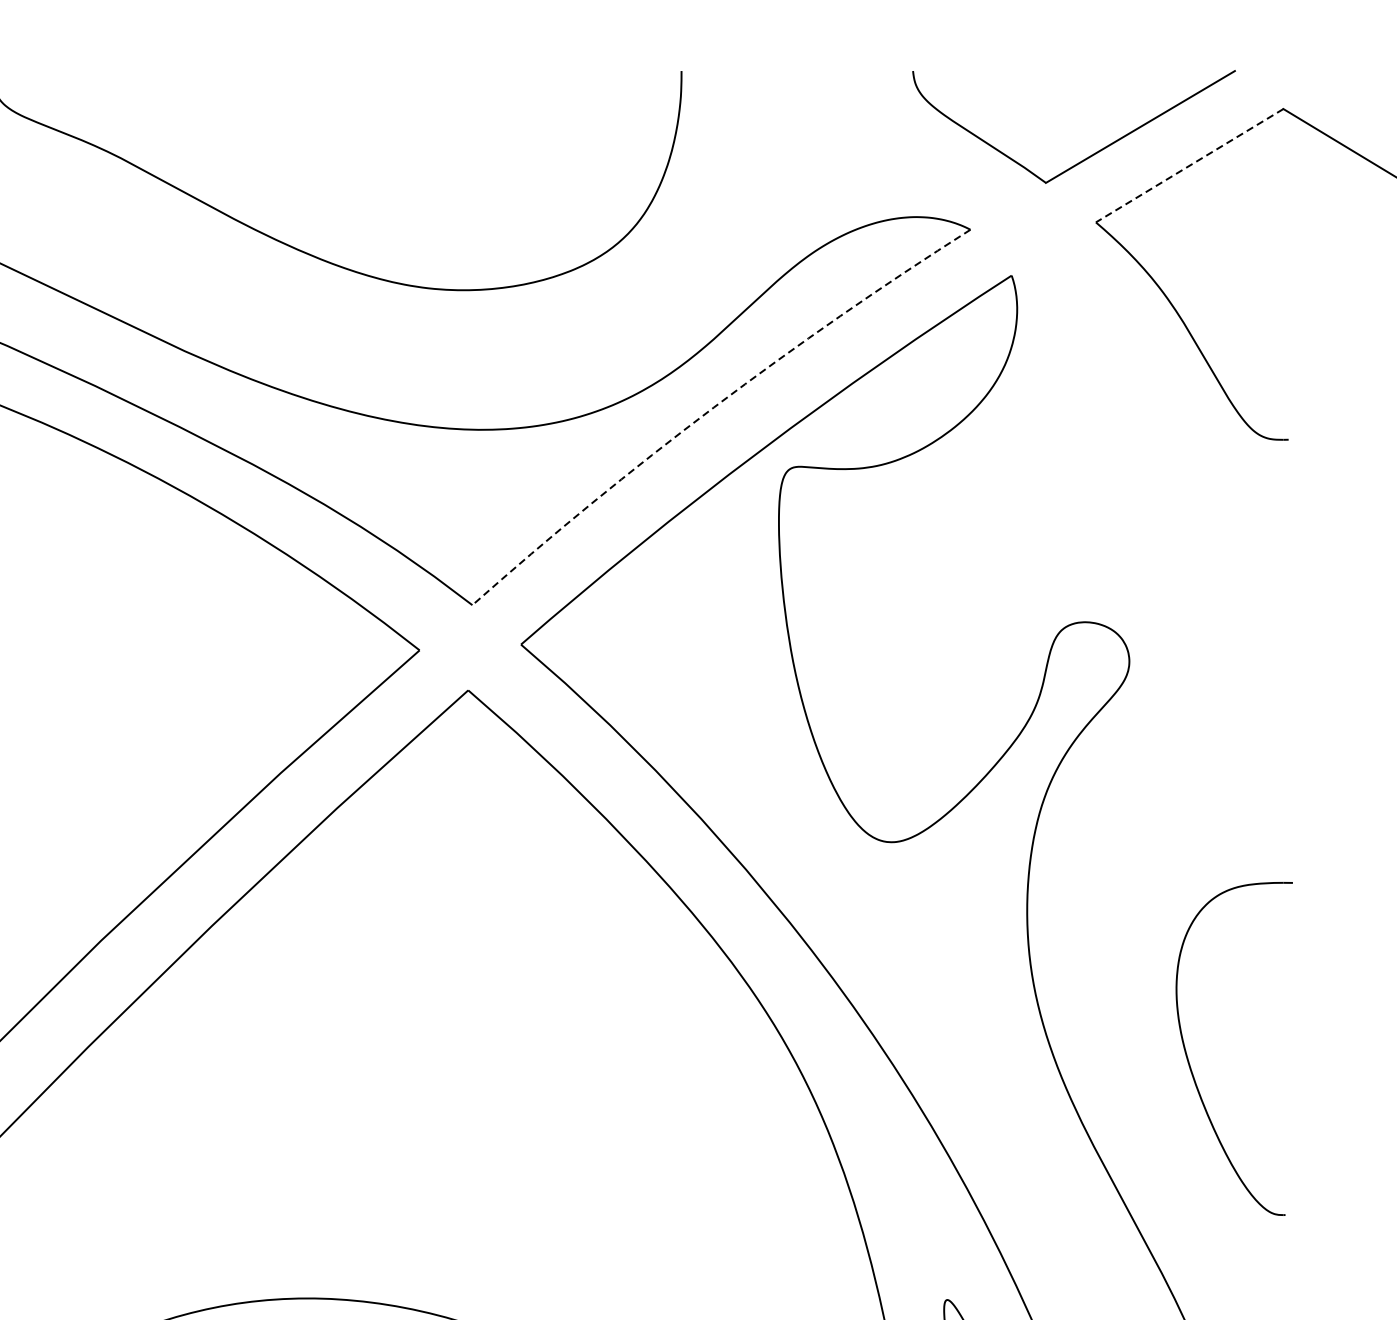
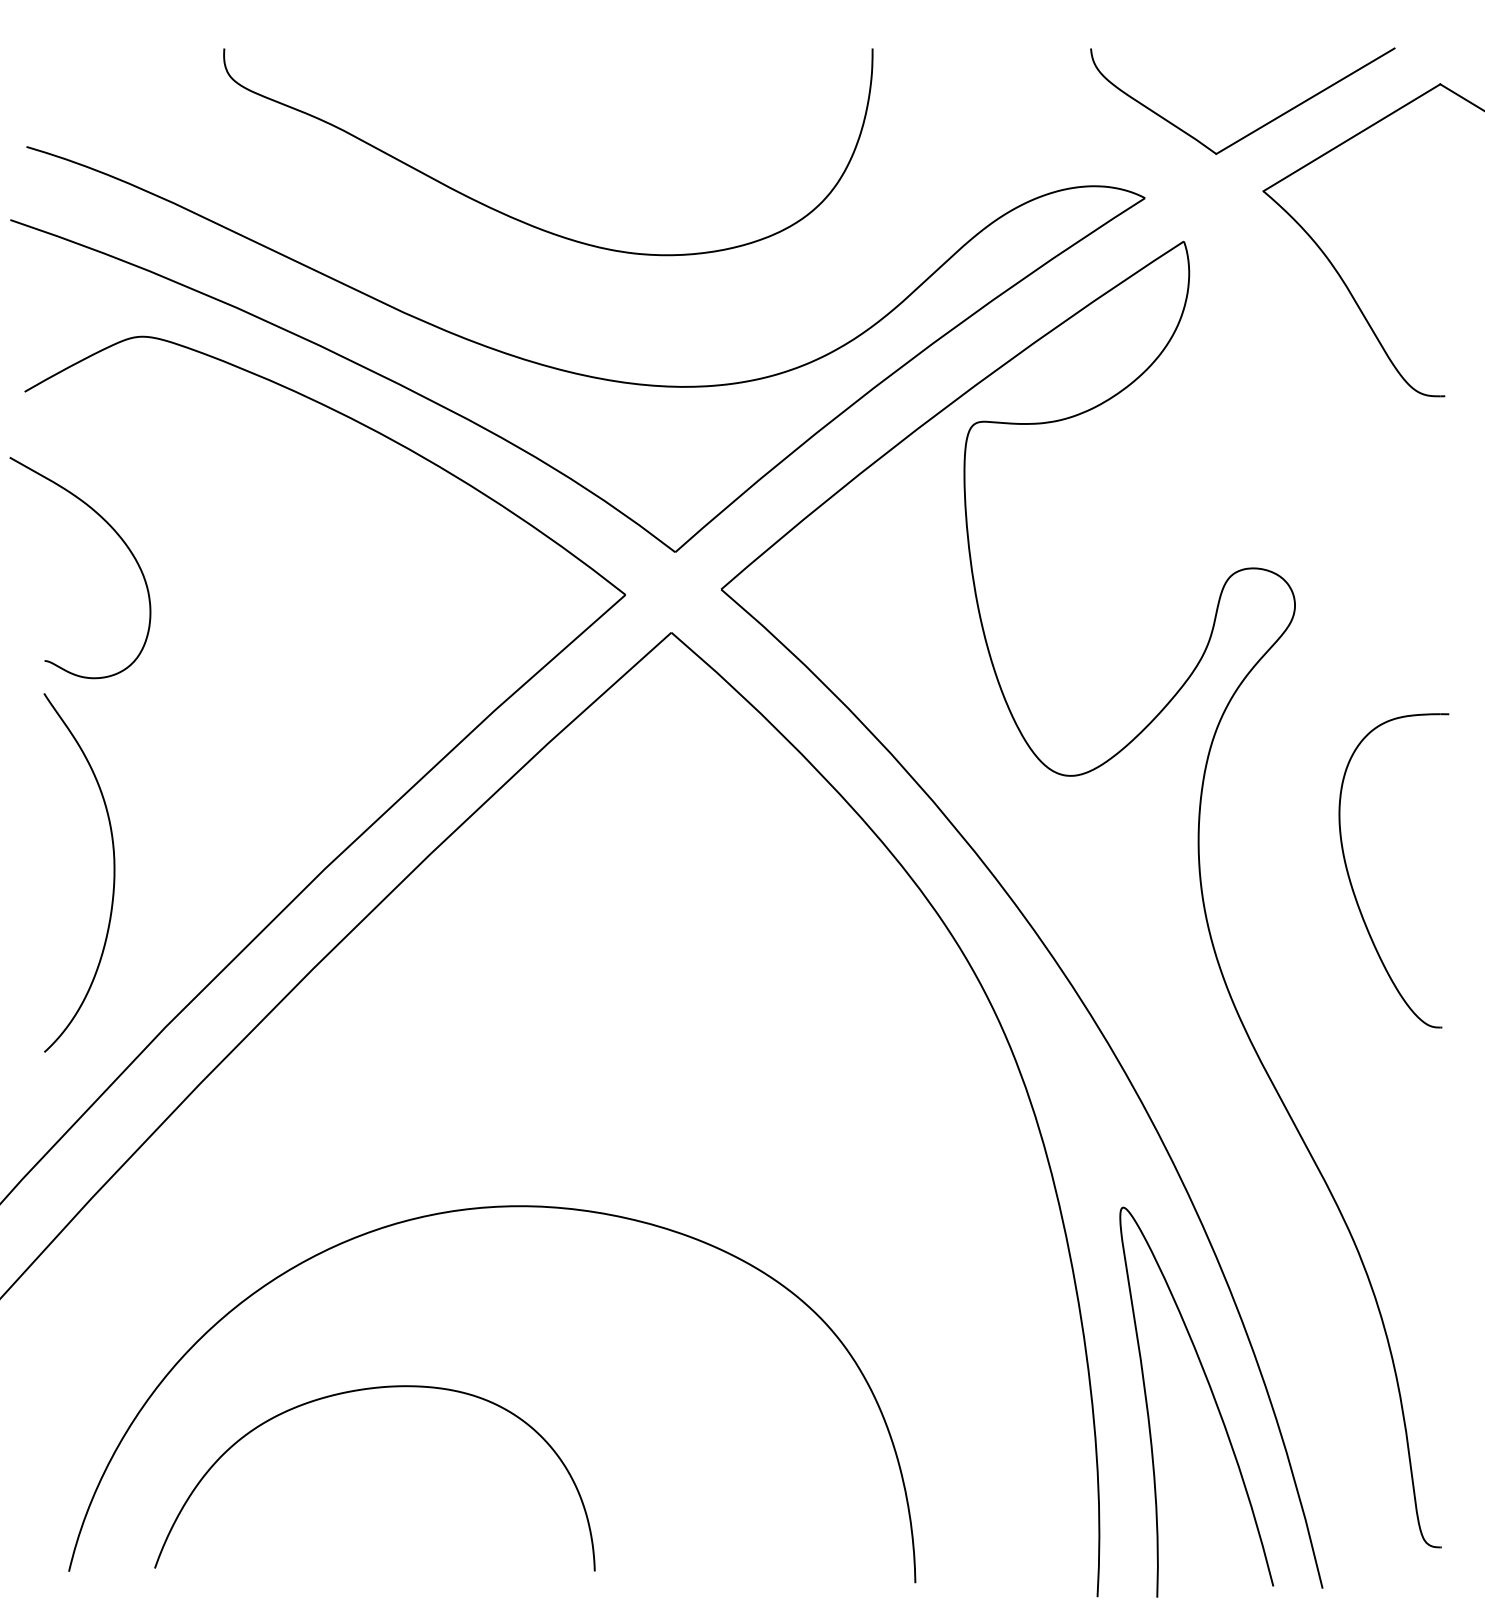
line: (1189, 166) -> (1351, 138), dashed -> solid
arc: (714, 407) -> (903, 365), dashed -> solid
part: (1190, 1063) -> (1352, 884), moved

